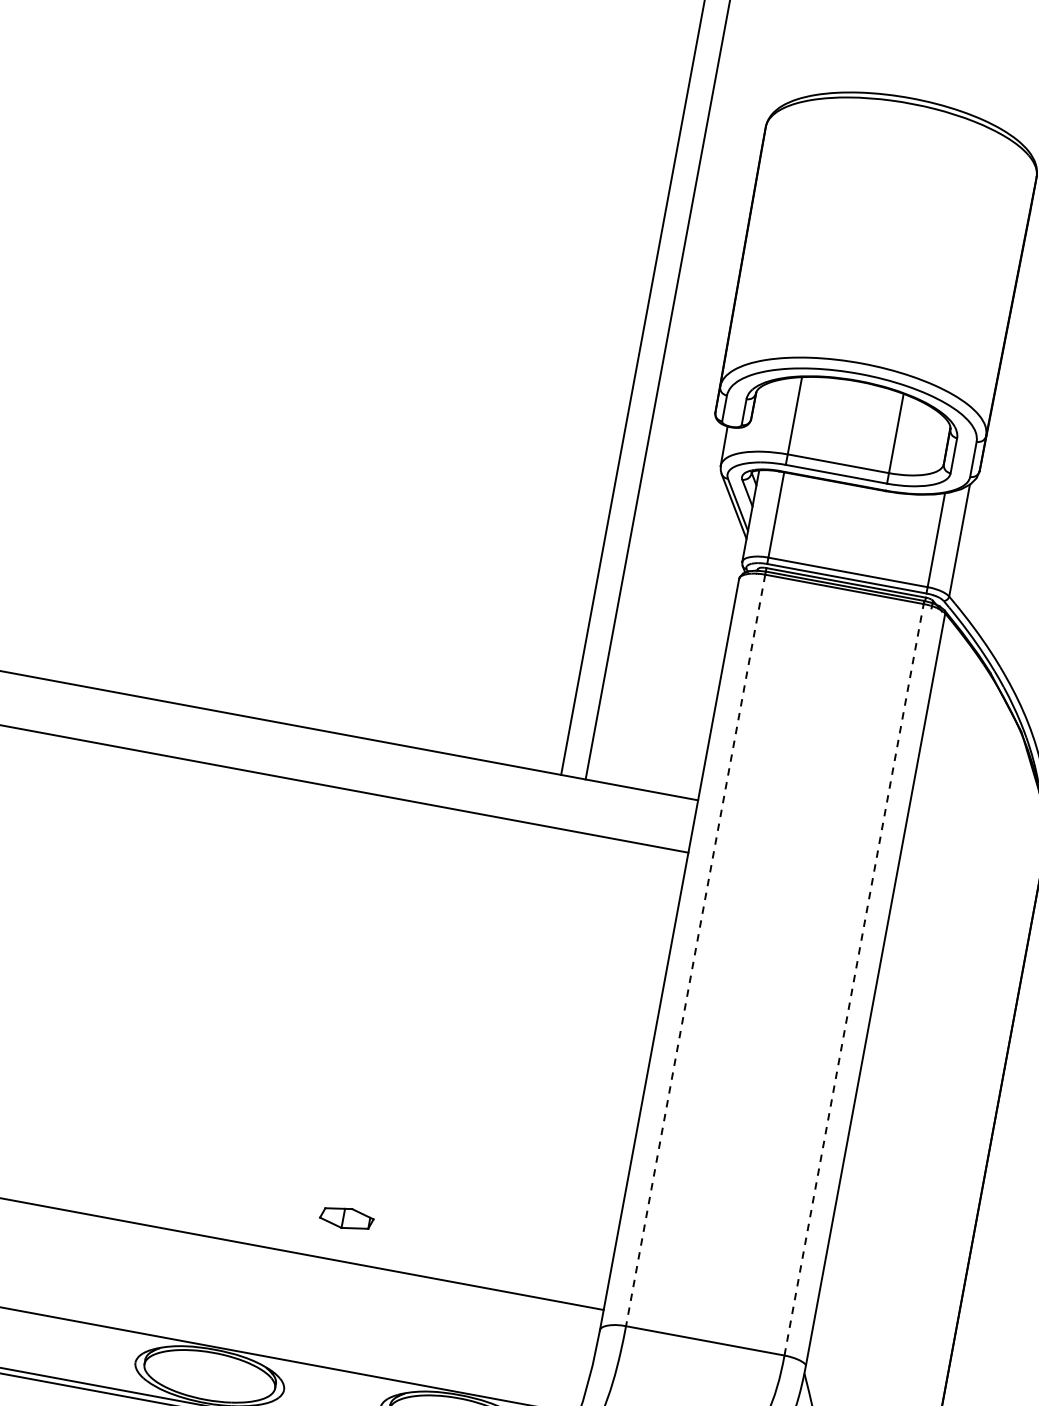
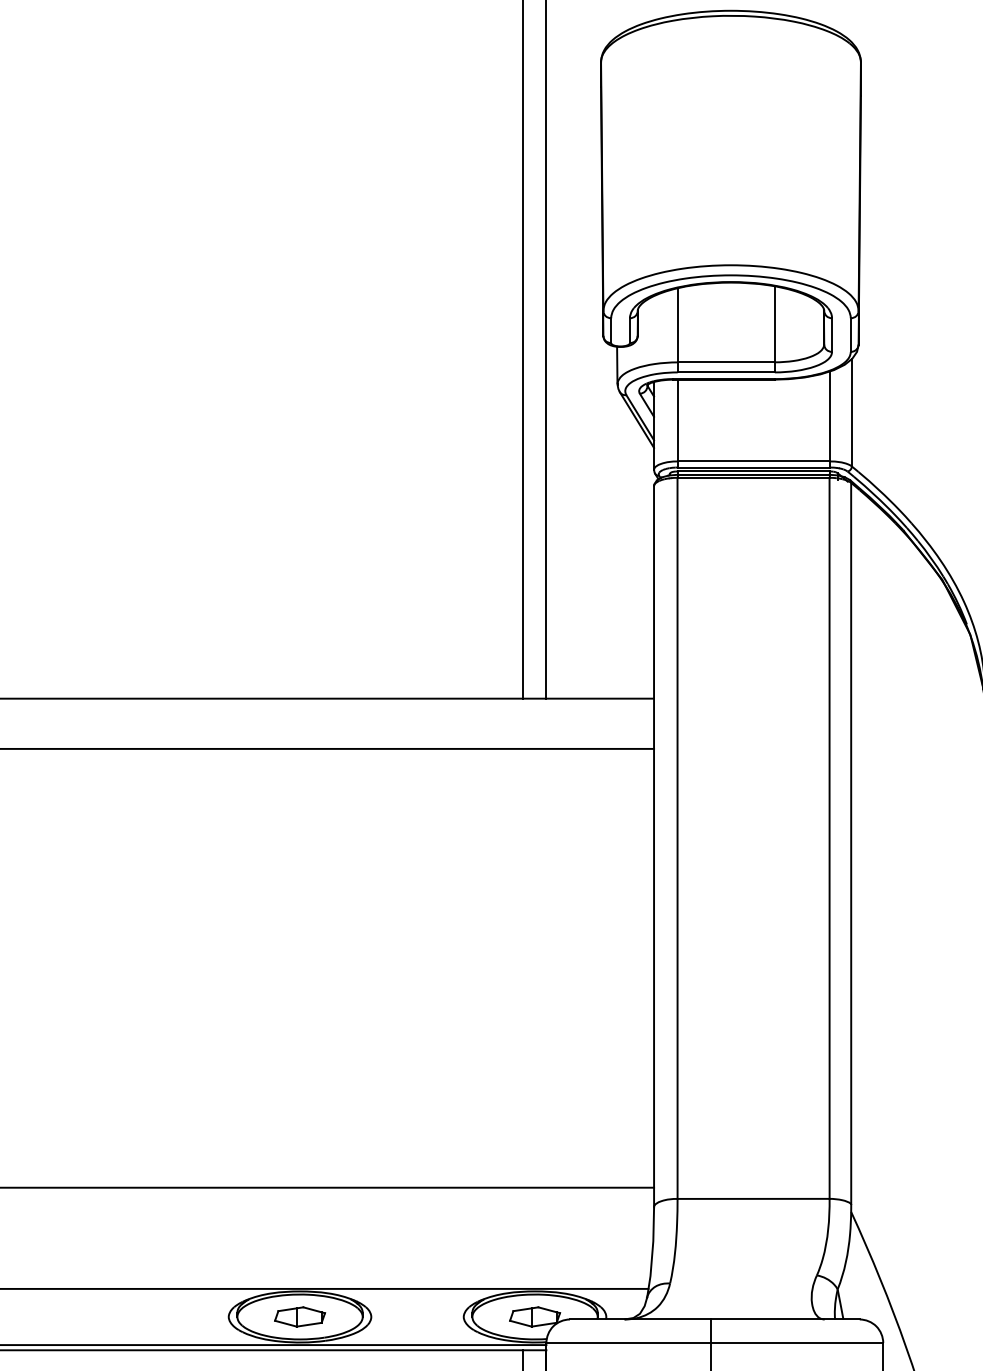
line: (695, 950) -> (677, 838), dashed -> solid
line: (853, 979) -> (829, 838), dashed -> solid
part: (347, 1218) -> (300, 1316), moved

